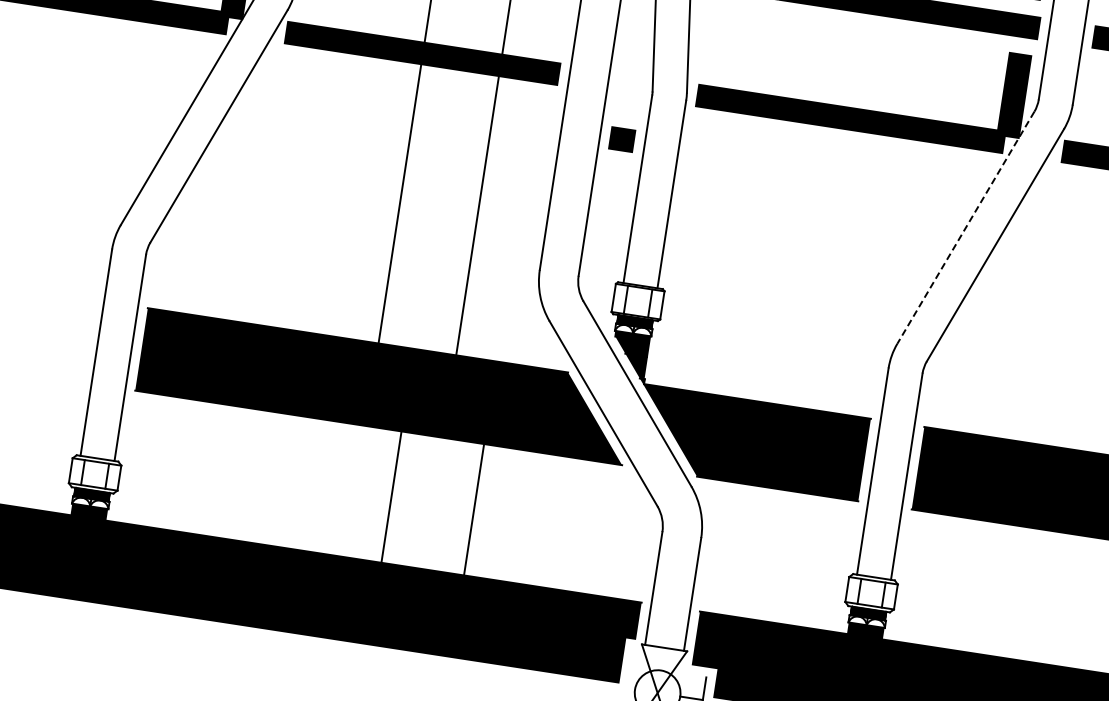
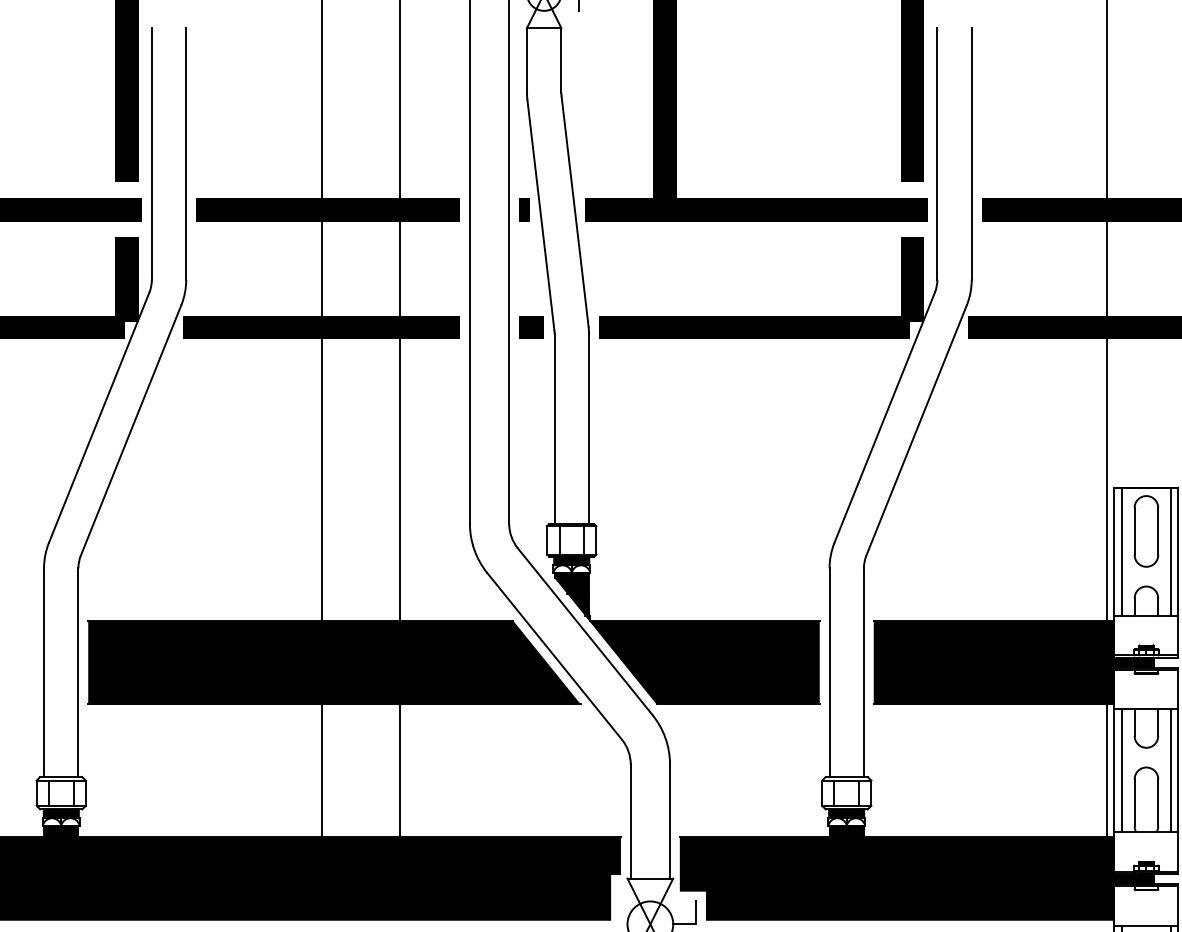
line: (622, 139) -> (531, 327), moved
line: (965, 227) -> (884, 417), dashed -> solid
line: (391, 496) -> (321, 770), moved
line: (474, 509) -> (400, 770), moved

